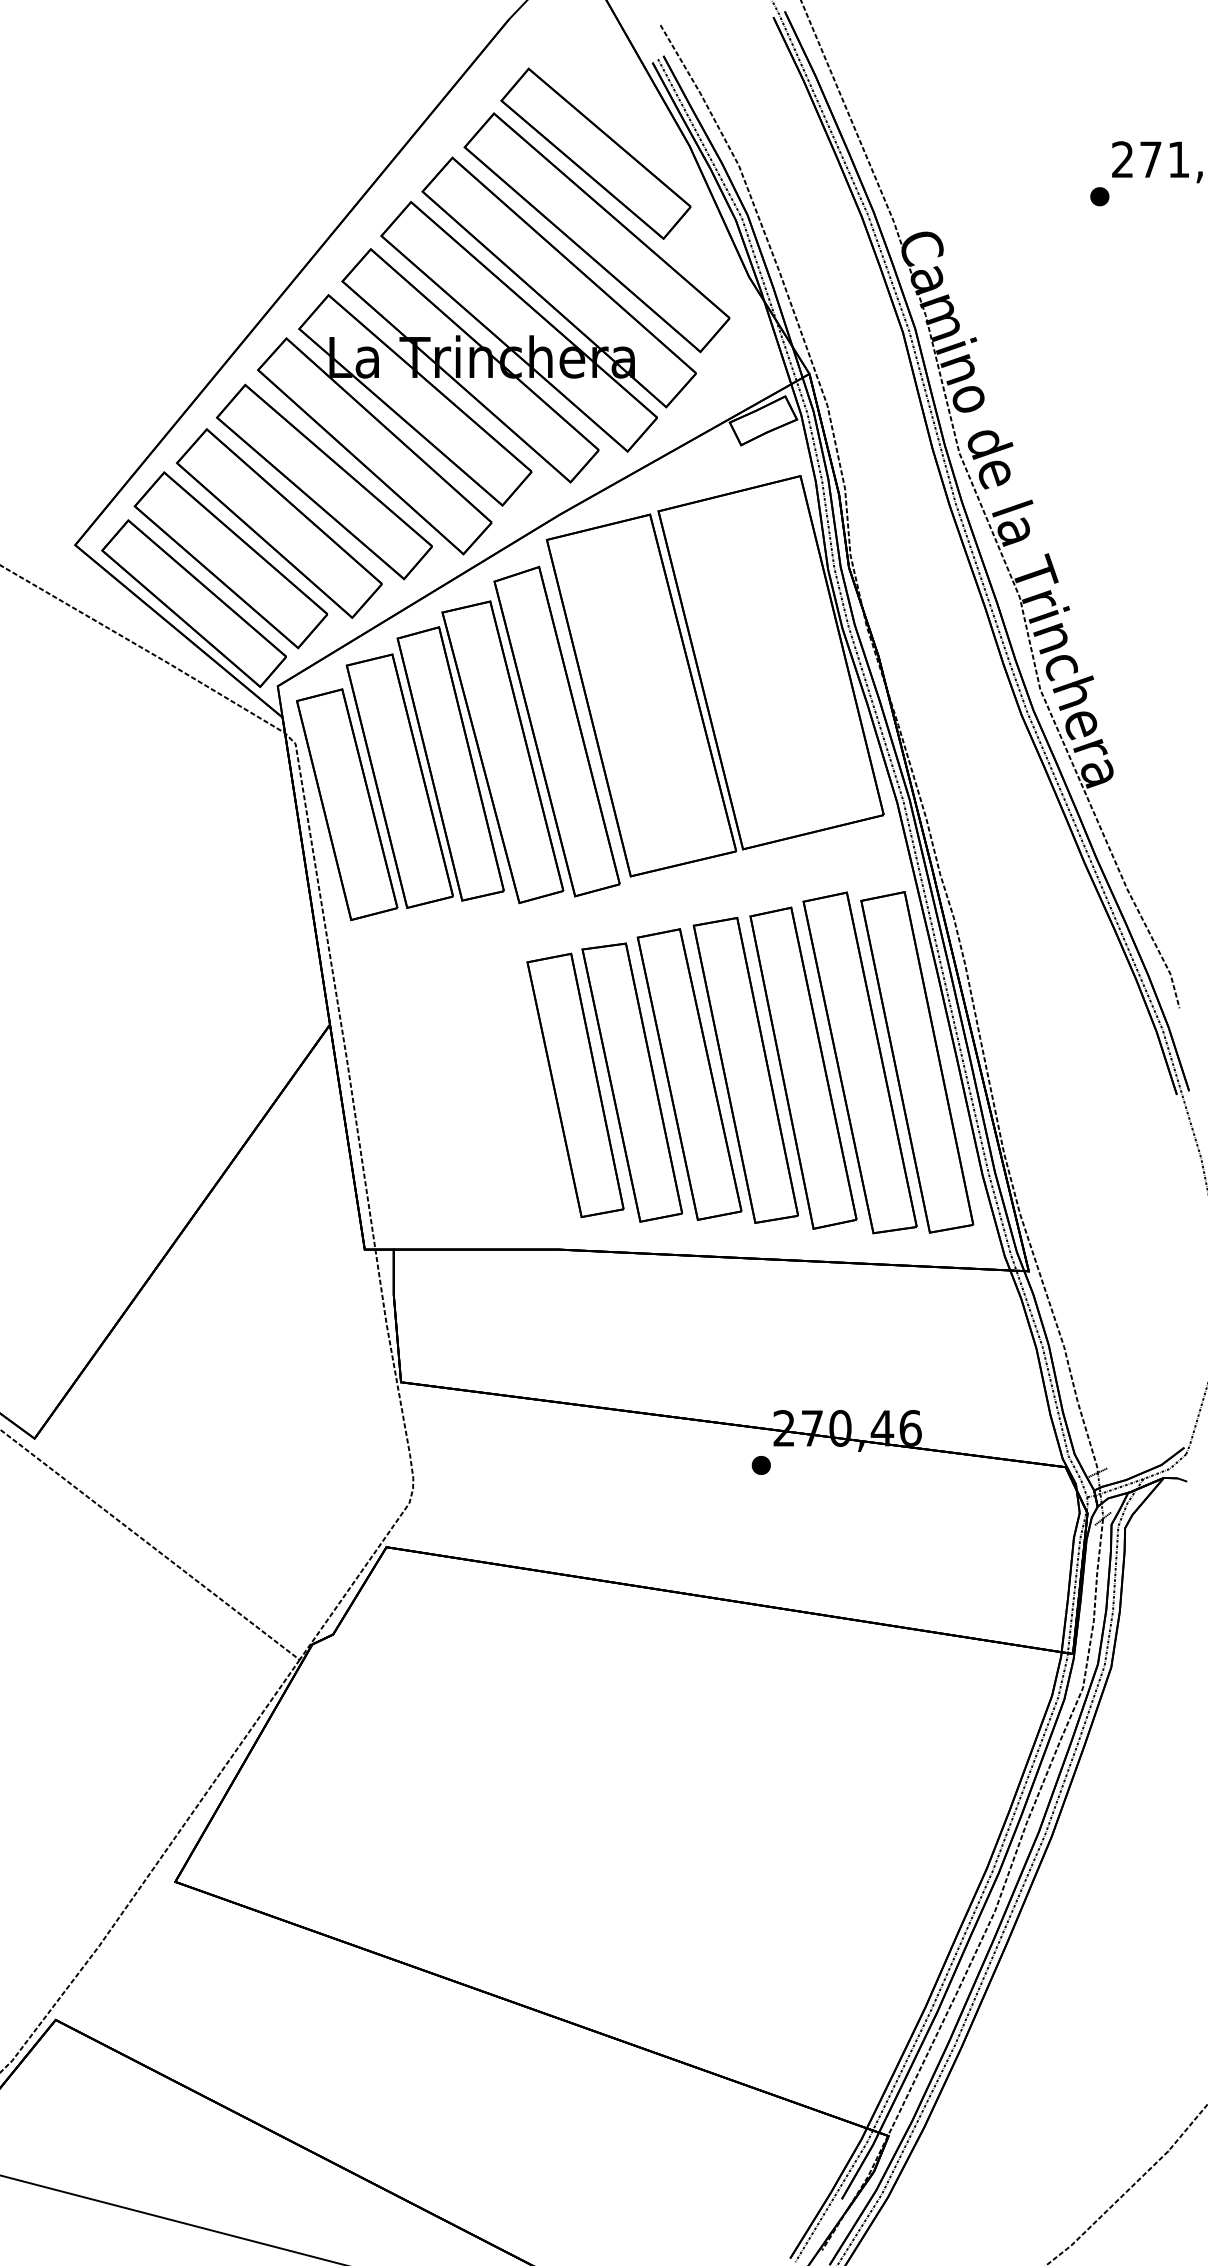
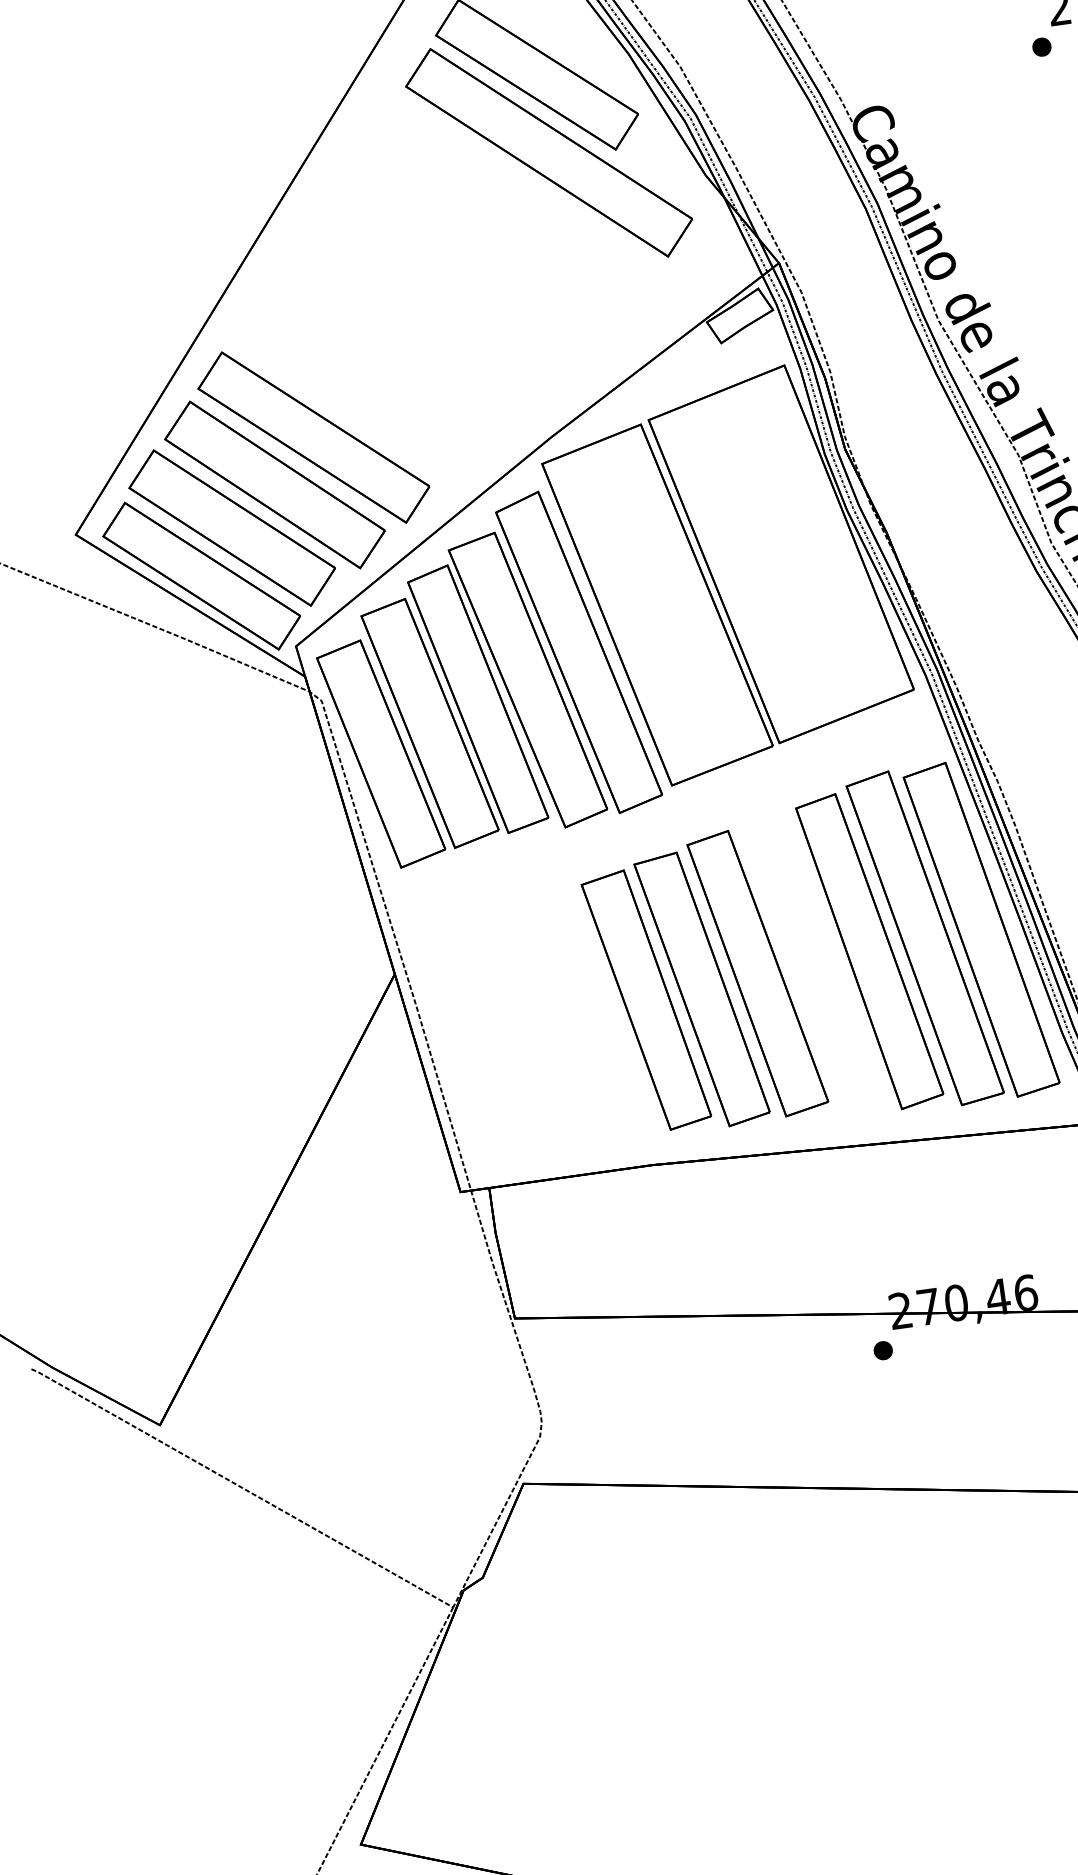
part: (476, 355) -> (446, 291), removed
part: (745, 1070) -> (812, 961), removed

